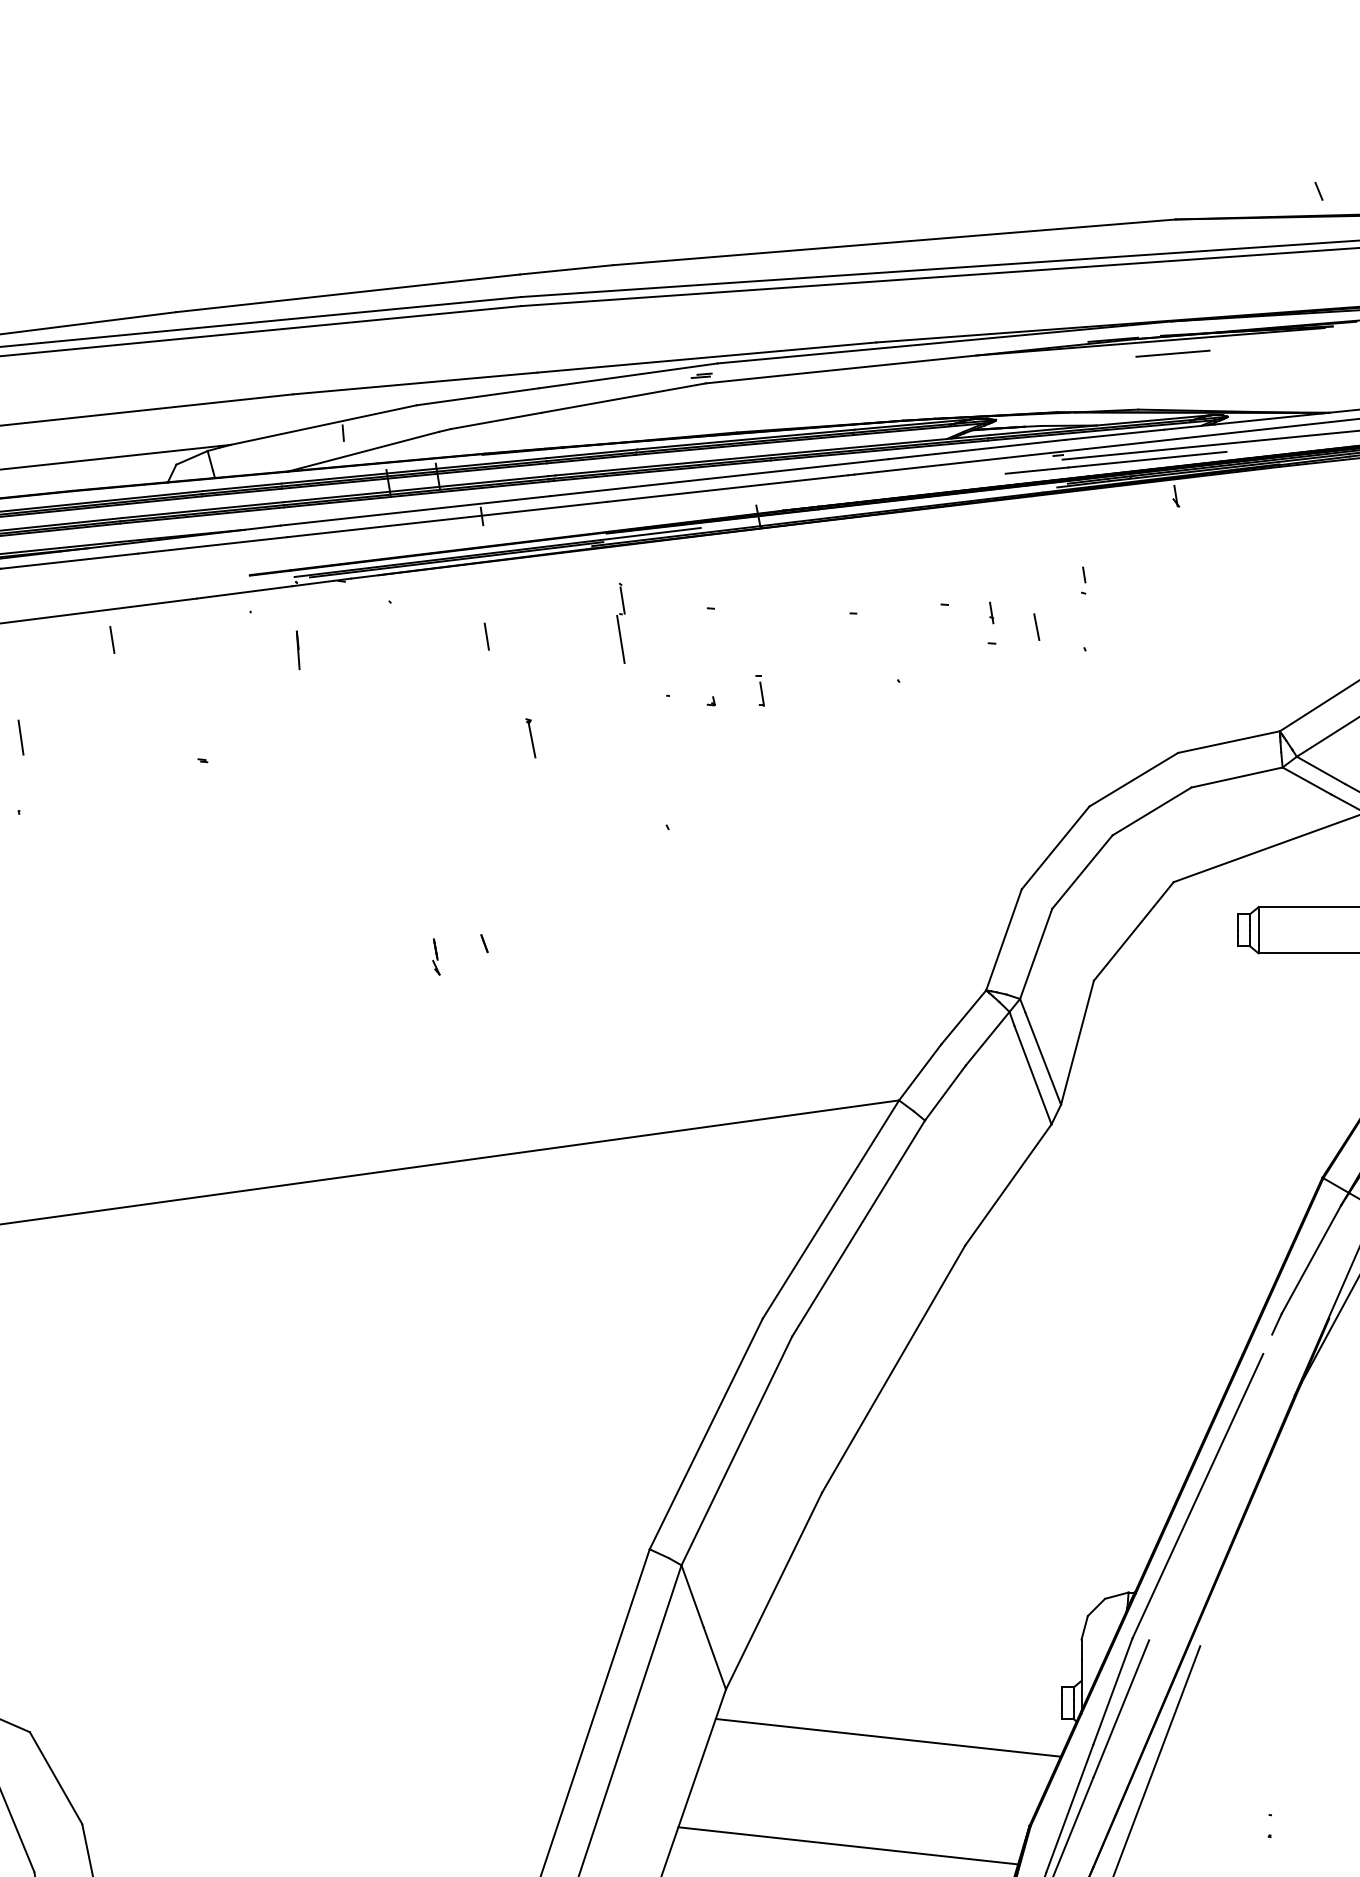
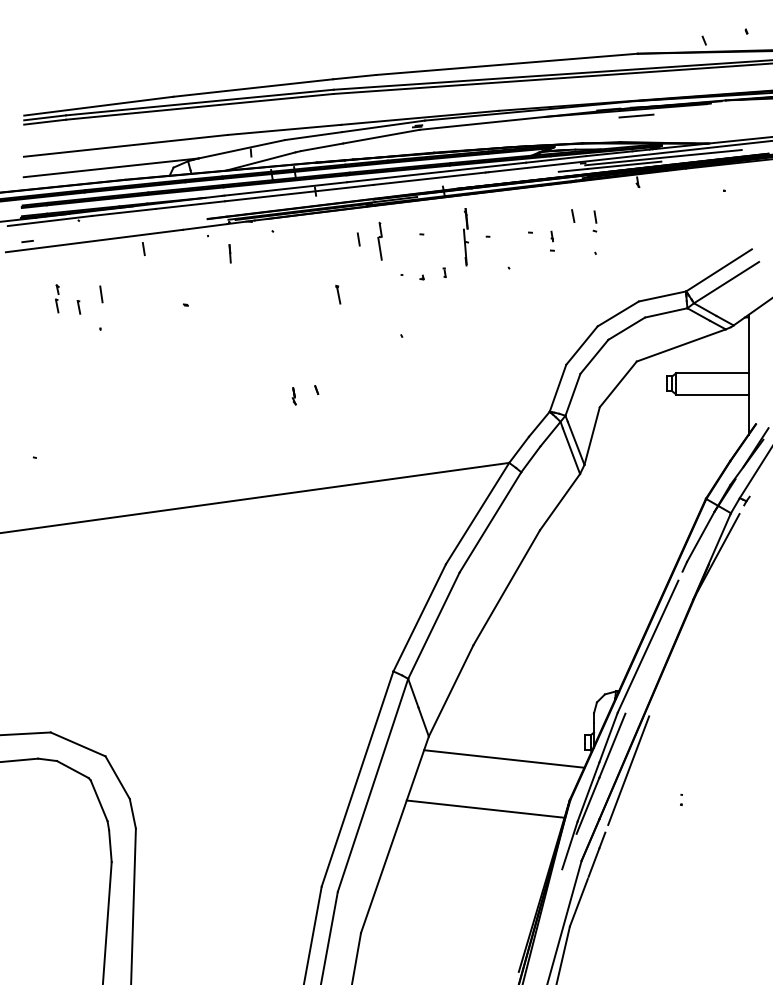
part: (1082, 580) -> (594, 221), size x1.67
part: (804, 615) -> (465, 237), added
line: (1037, 625) -> (573, 215), moved
line: (486, 636) -> (358, 239), moved
part: (759, 690) -> (444, 272), size x0.62

